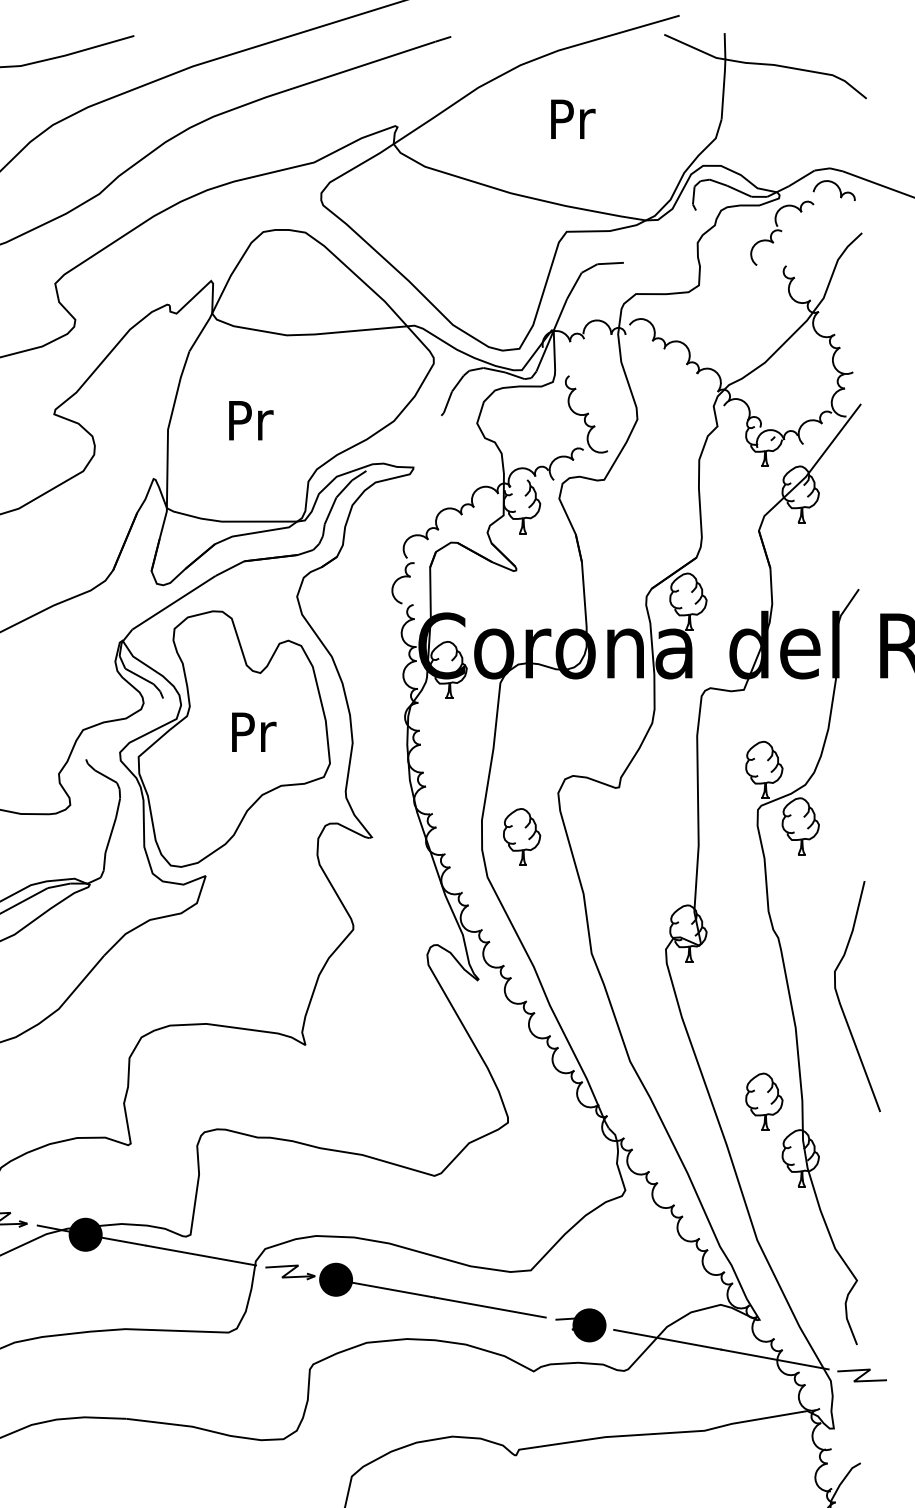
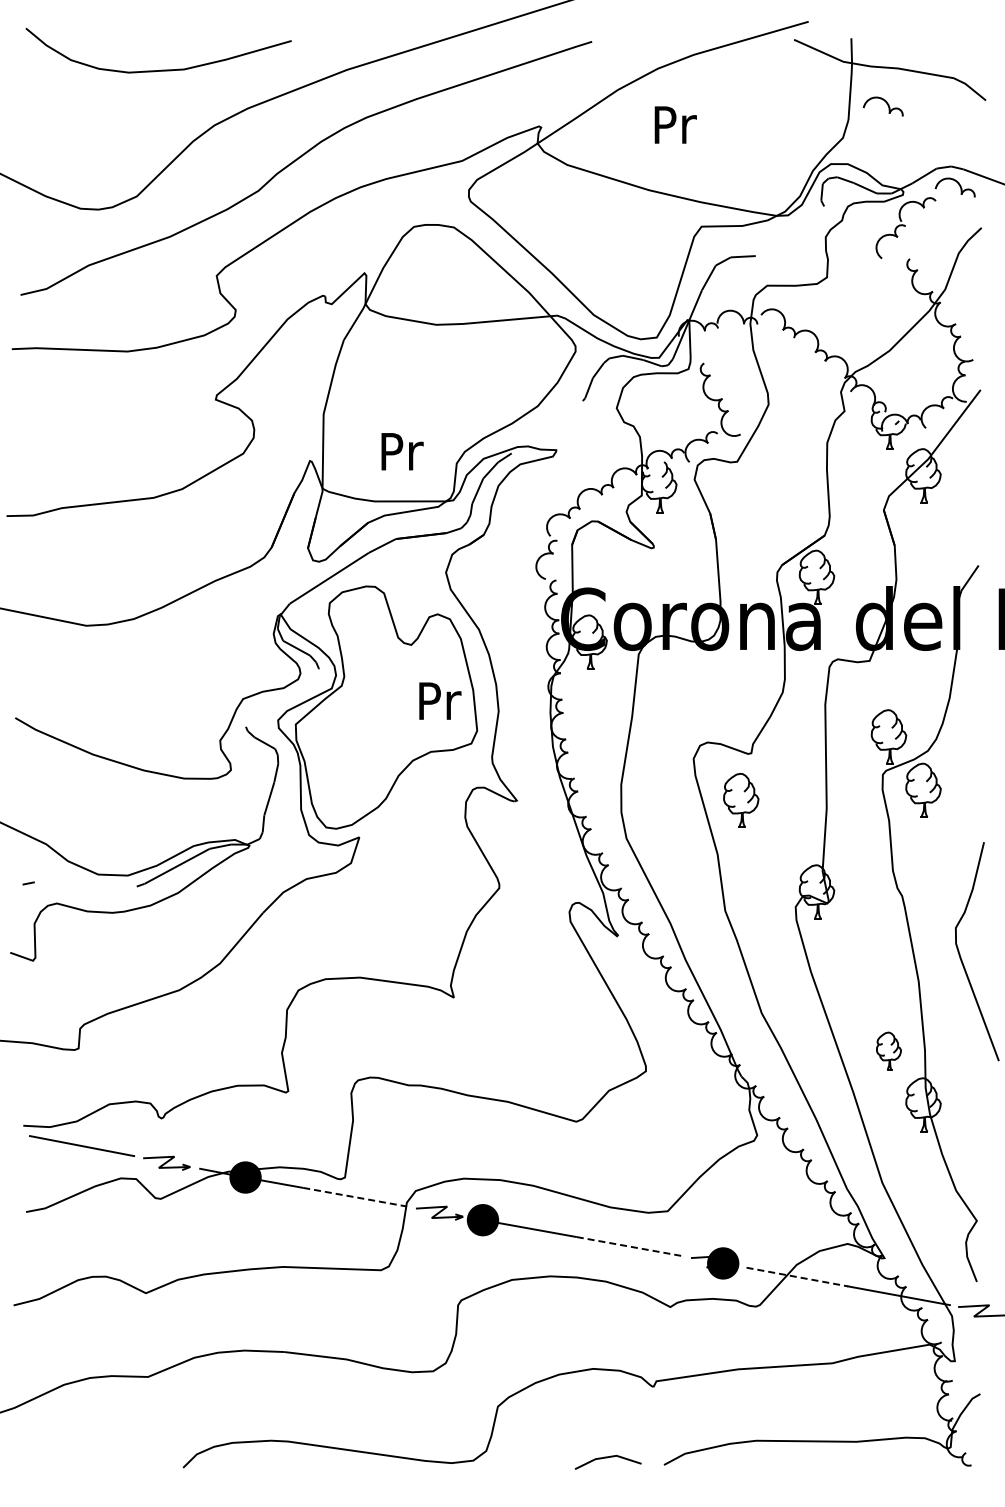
part: (757, 105) -> (882, 106), added
text: (572, 118) -> (675, 124), moved
text: (251, 420) -> (402, 451), moved
text: (254, 731) -> (440, 700), moved
part: (522, 836) -> (741, 799), moved
part: (763, 1100) -> (888, 1050), size x0.7
line: (201, 1255) -> (355, 1197), solid -> dashed
line: (490, 1307) -> (629, 1246), solid -> dashed
line: (667, 1340) -> (797, 1277), solid -> dashed

